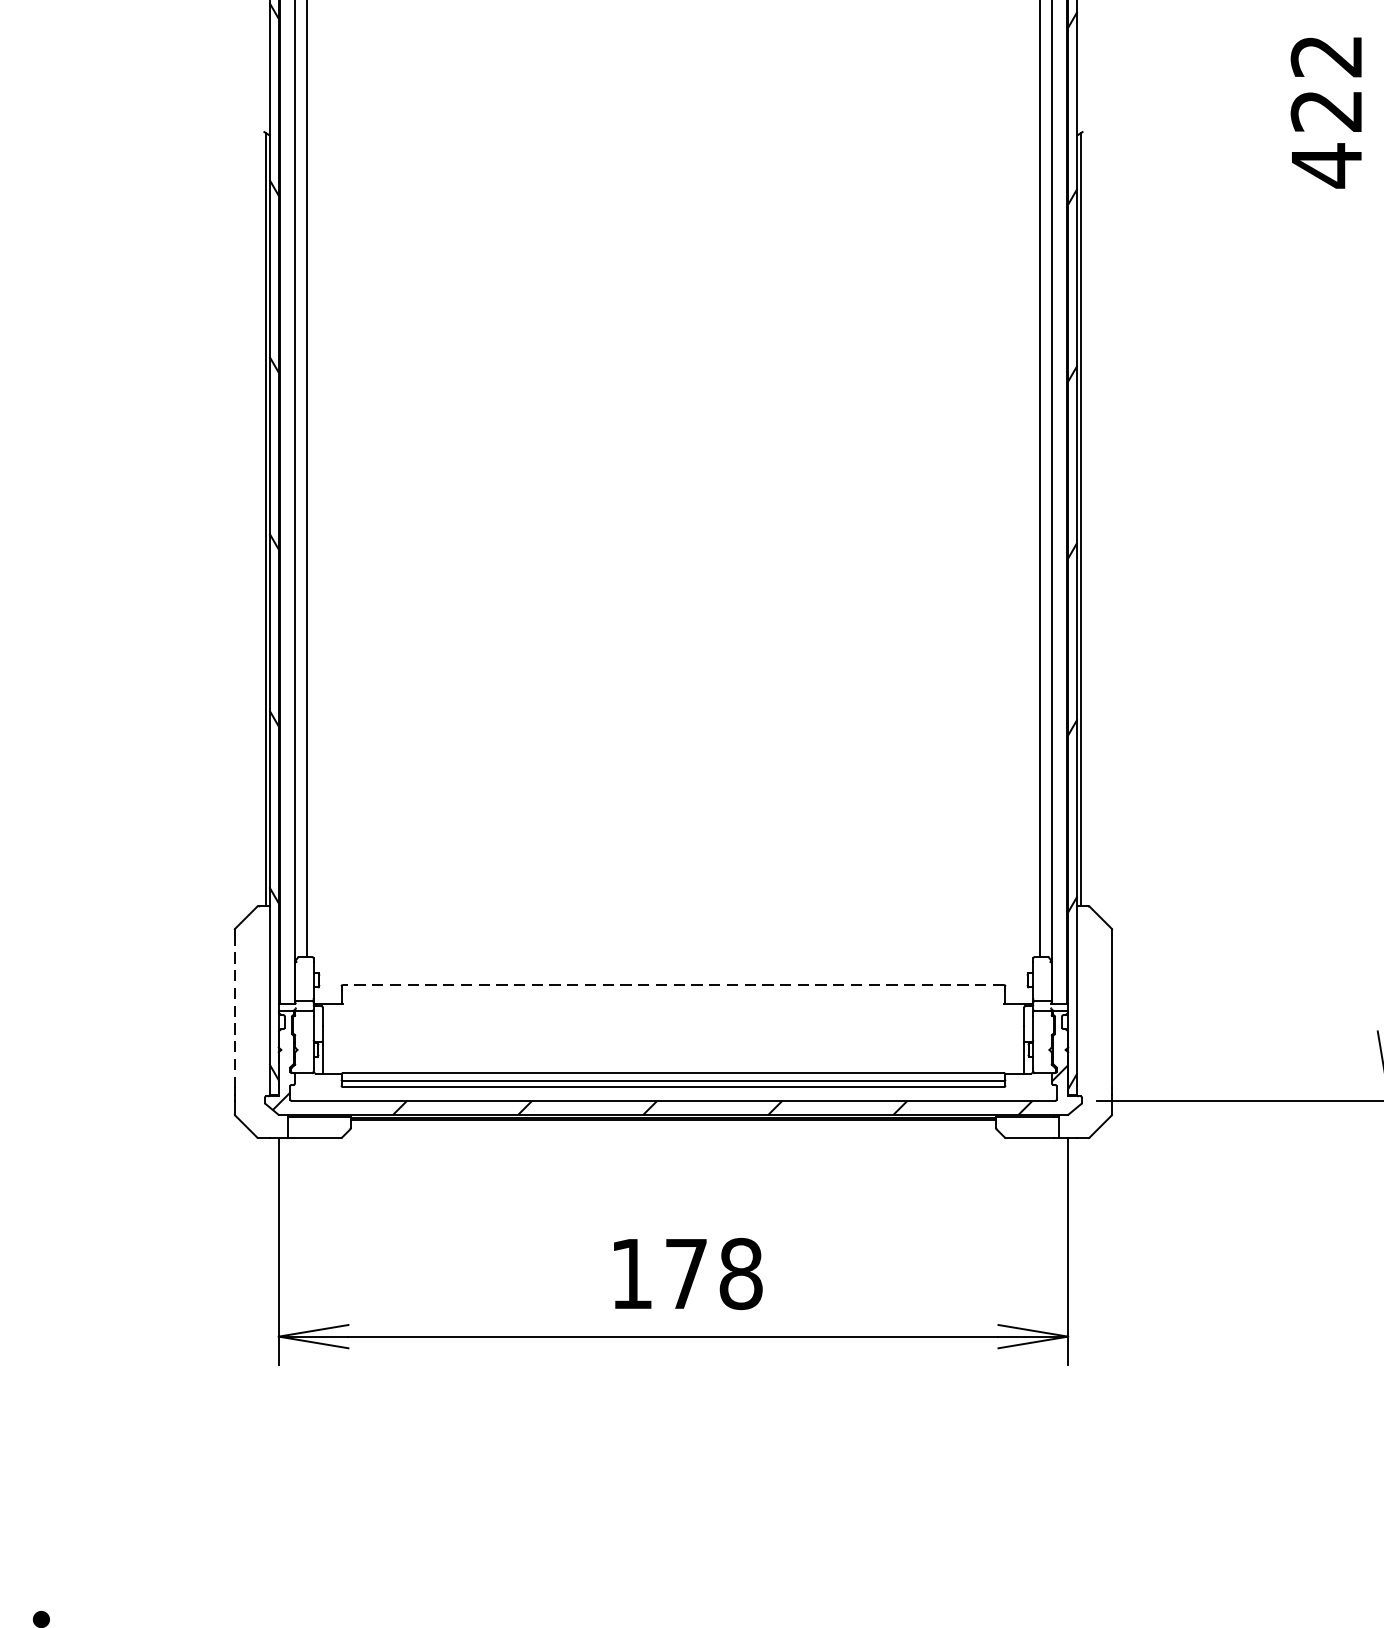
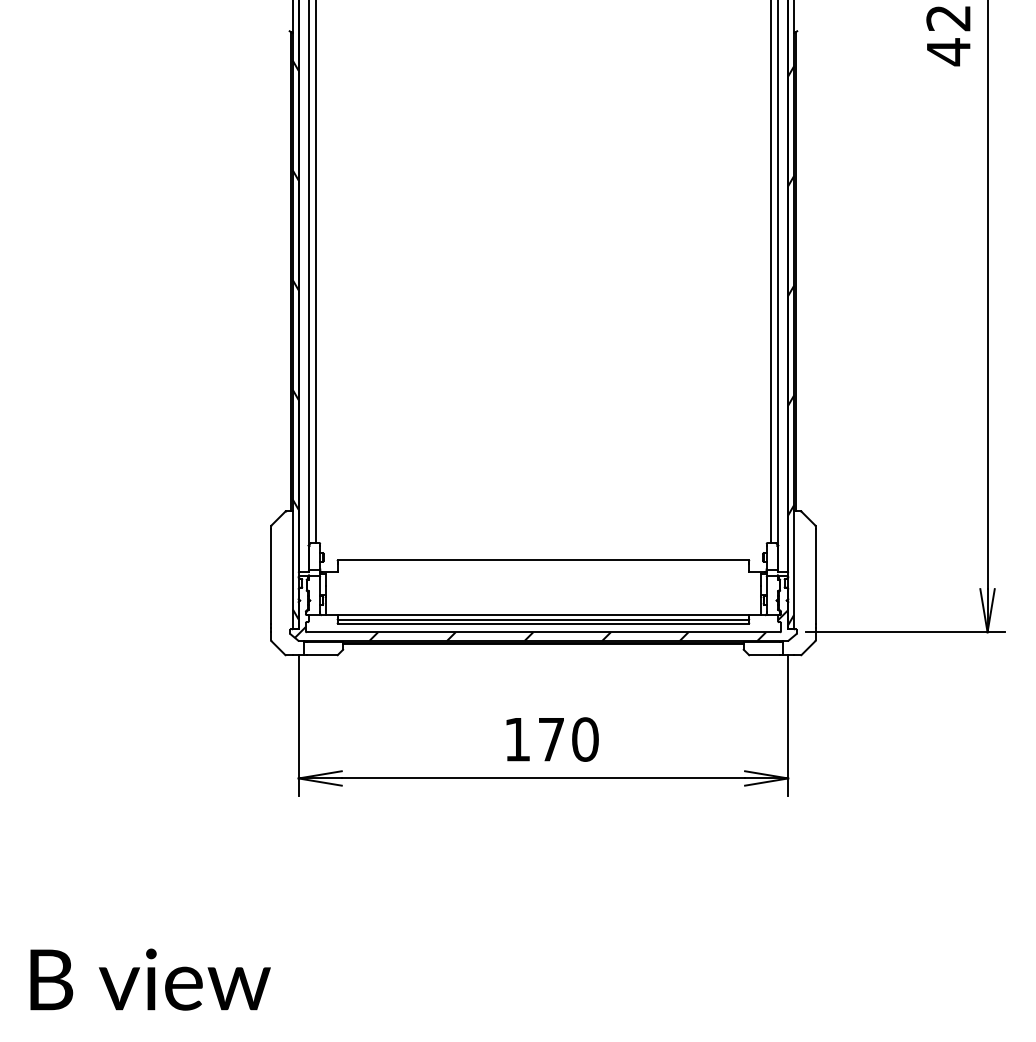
line: (671, 985) -> (542, 560), dashed -> solid
line: (235, 1011) -> (271, 576), dashed -> solid
text: (741, 1273) -> (585, 739), 178 -> 170

